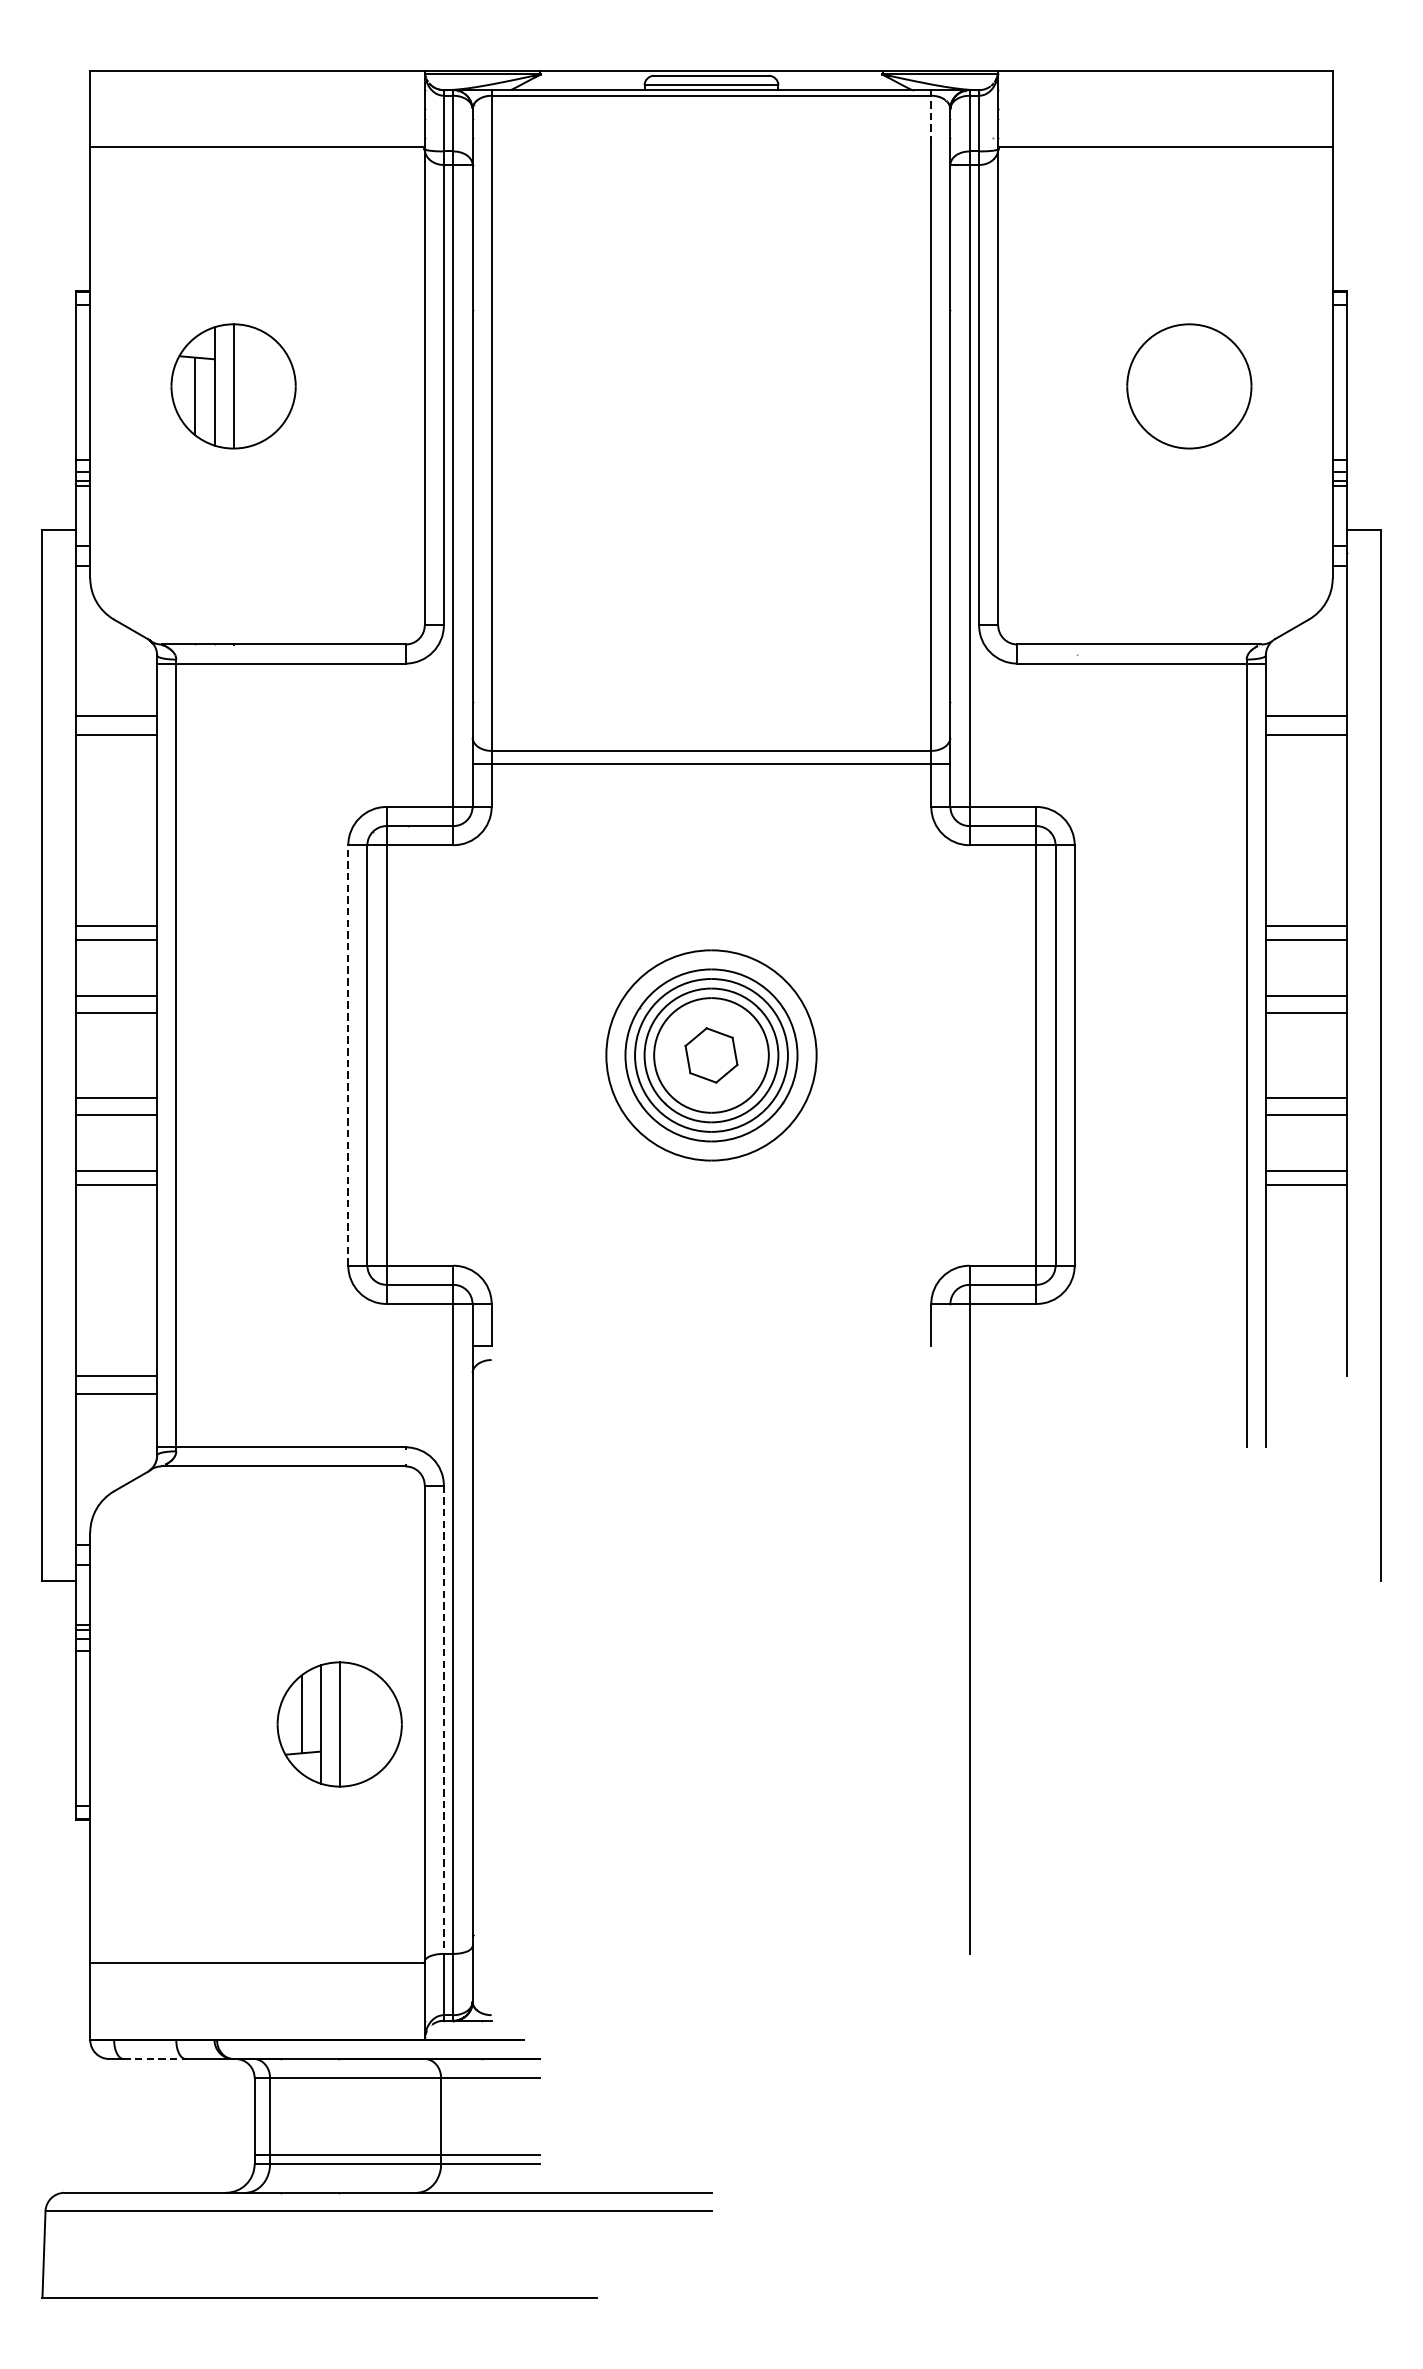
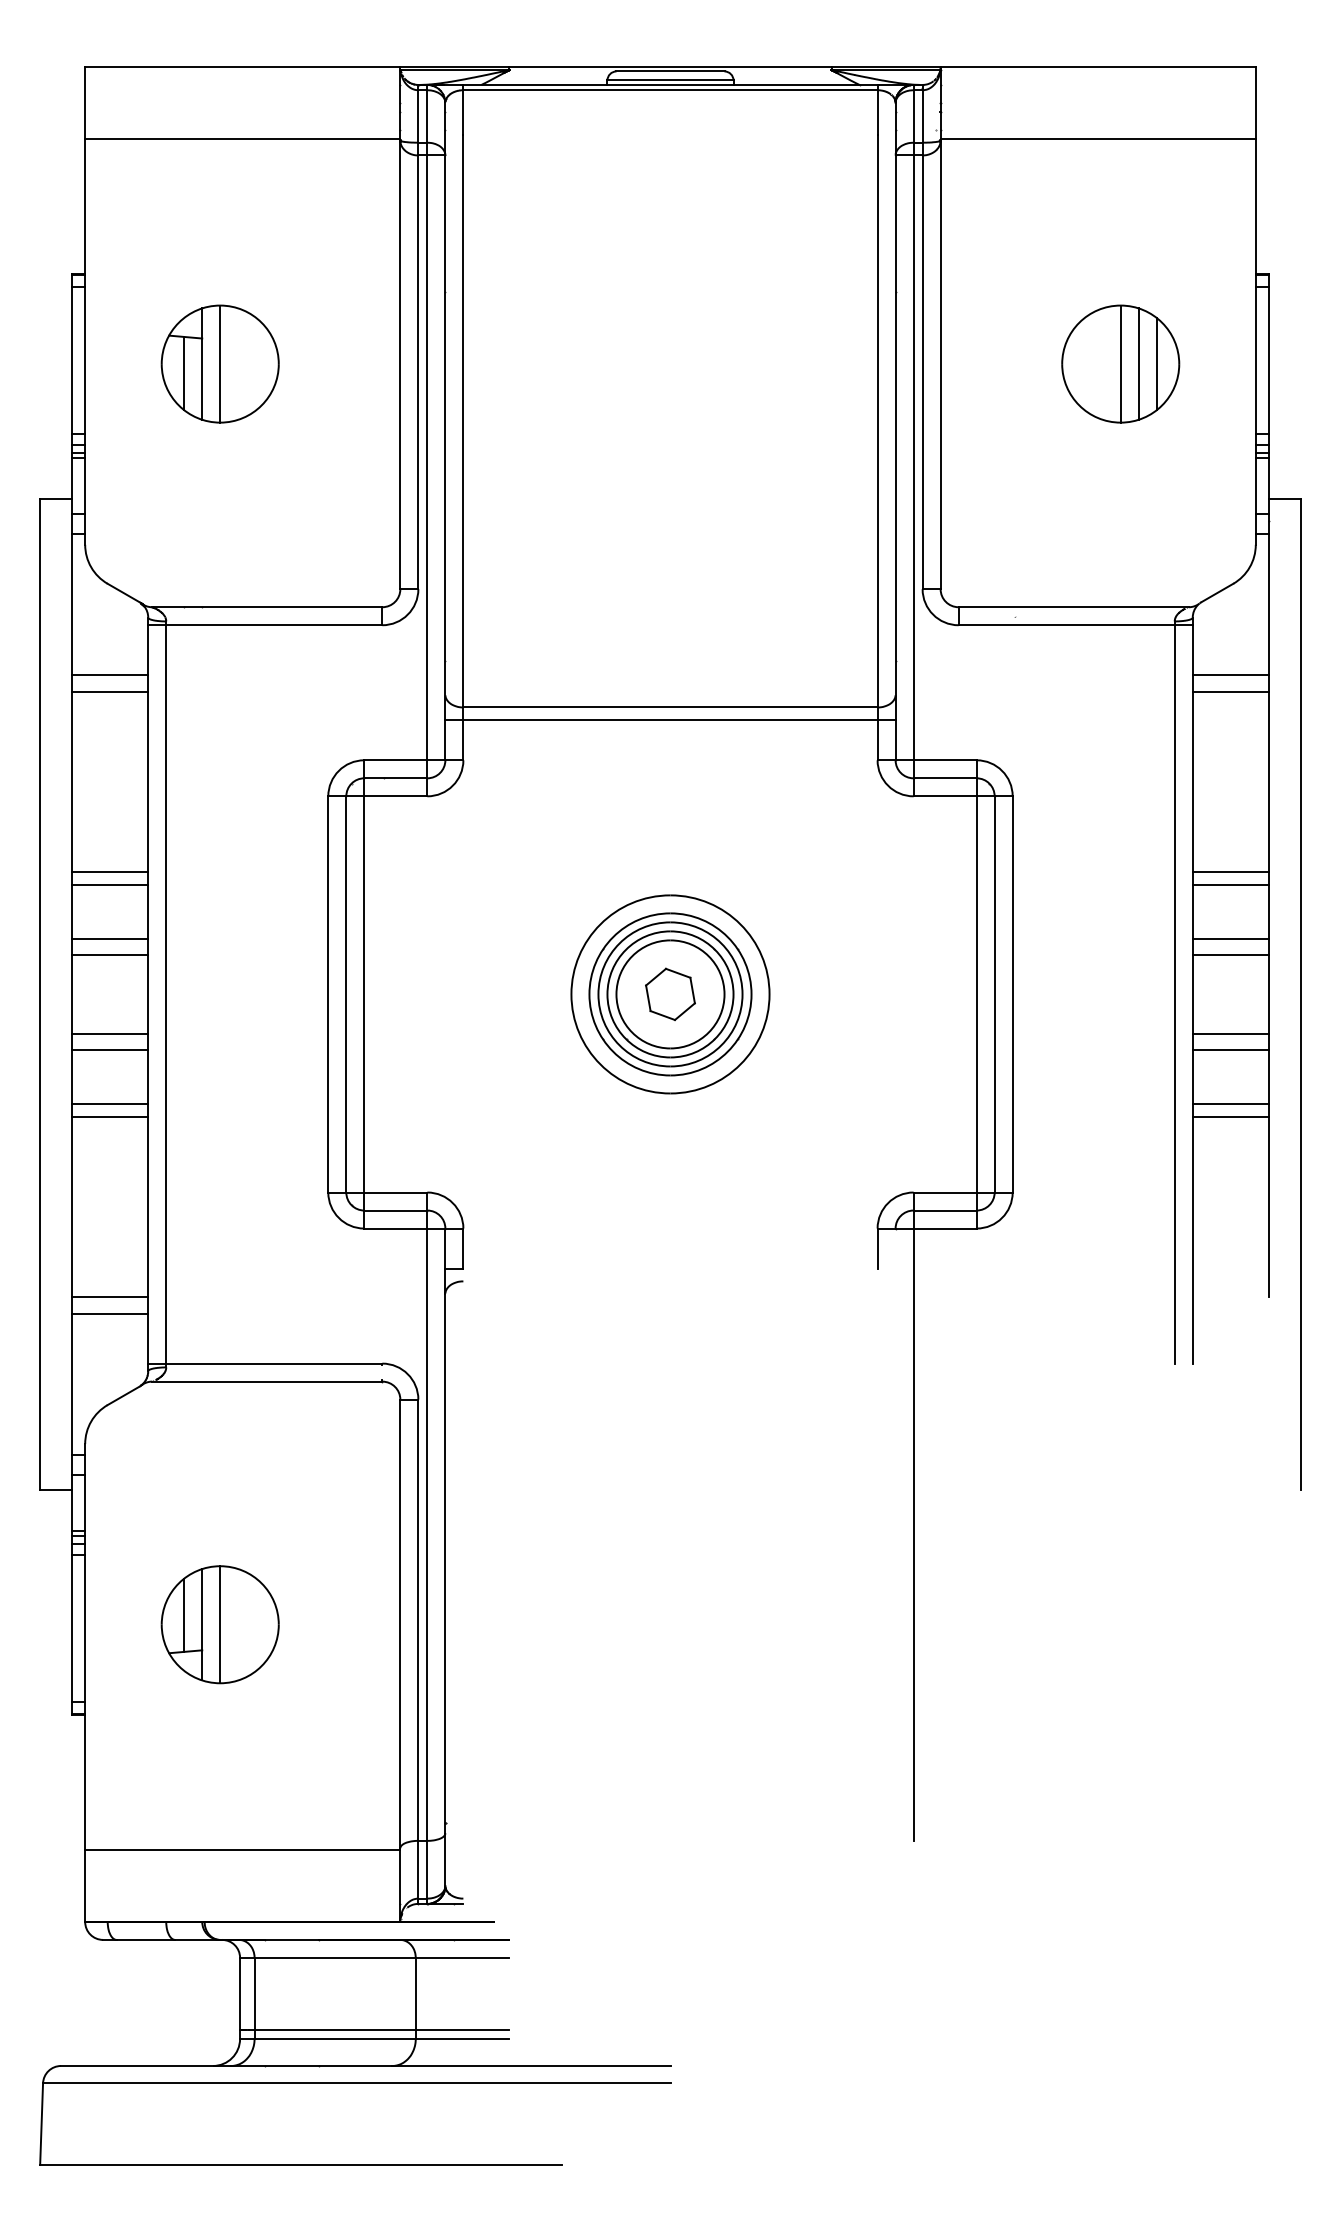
line: (931, 119) -> (877, 112), dashed -> solid
line: (1189, 385) -> (1120, 363), added
line: (1208, 385) -> (1138, 363), added
line: (1227, 386) -> (1156, 364), added
line: (348, 1054) -> (328, 993), dashed -> solid
line: (444, 1719) -> (418, 1620), dashed -> solid
part: (338, 1724) -> (219, 1624), moved
line: (155, 2058) -> (146, 1939), dashed -> solid

